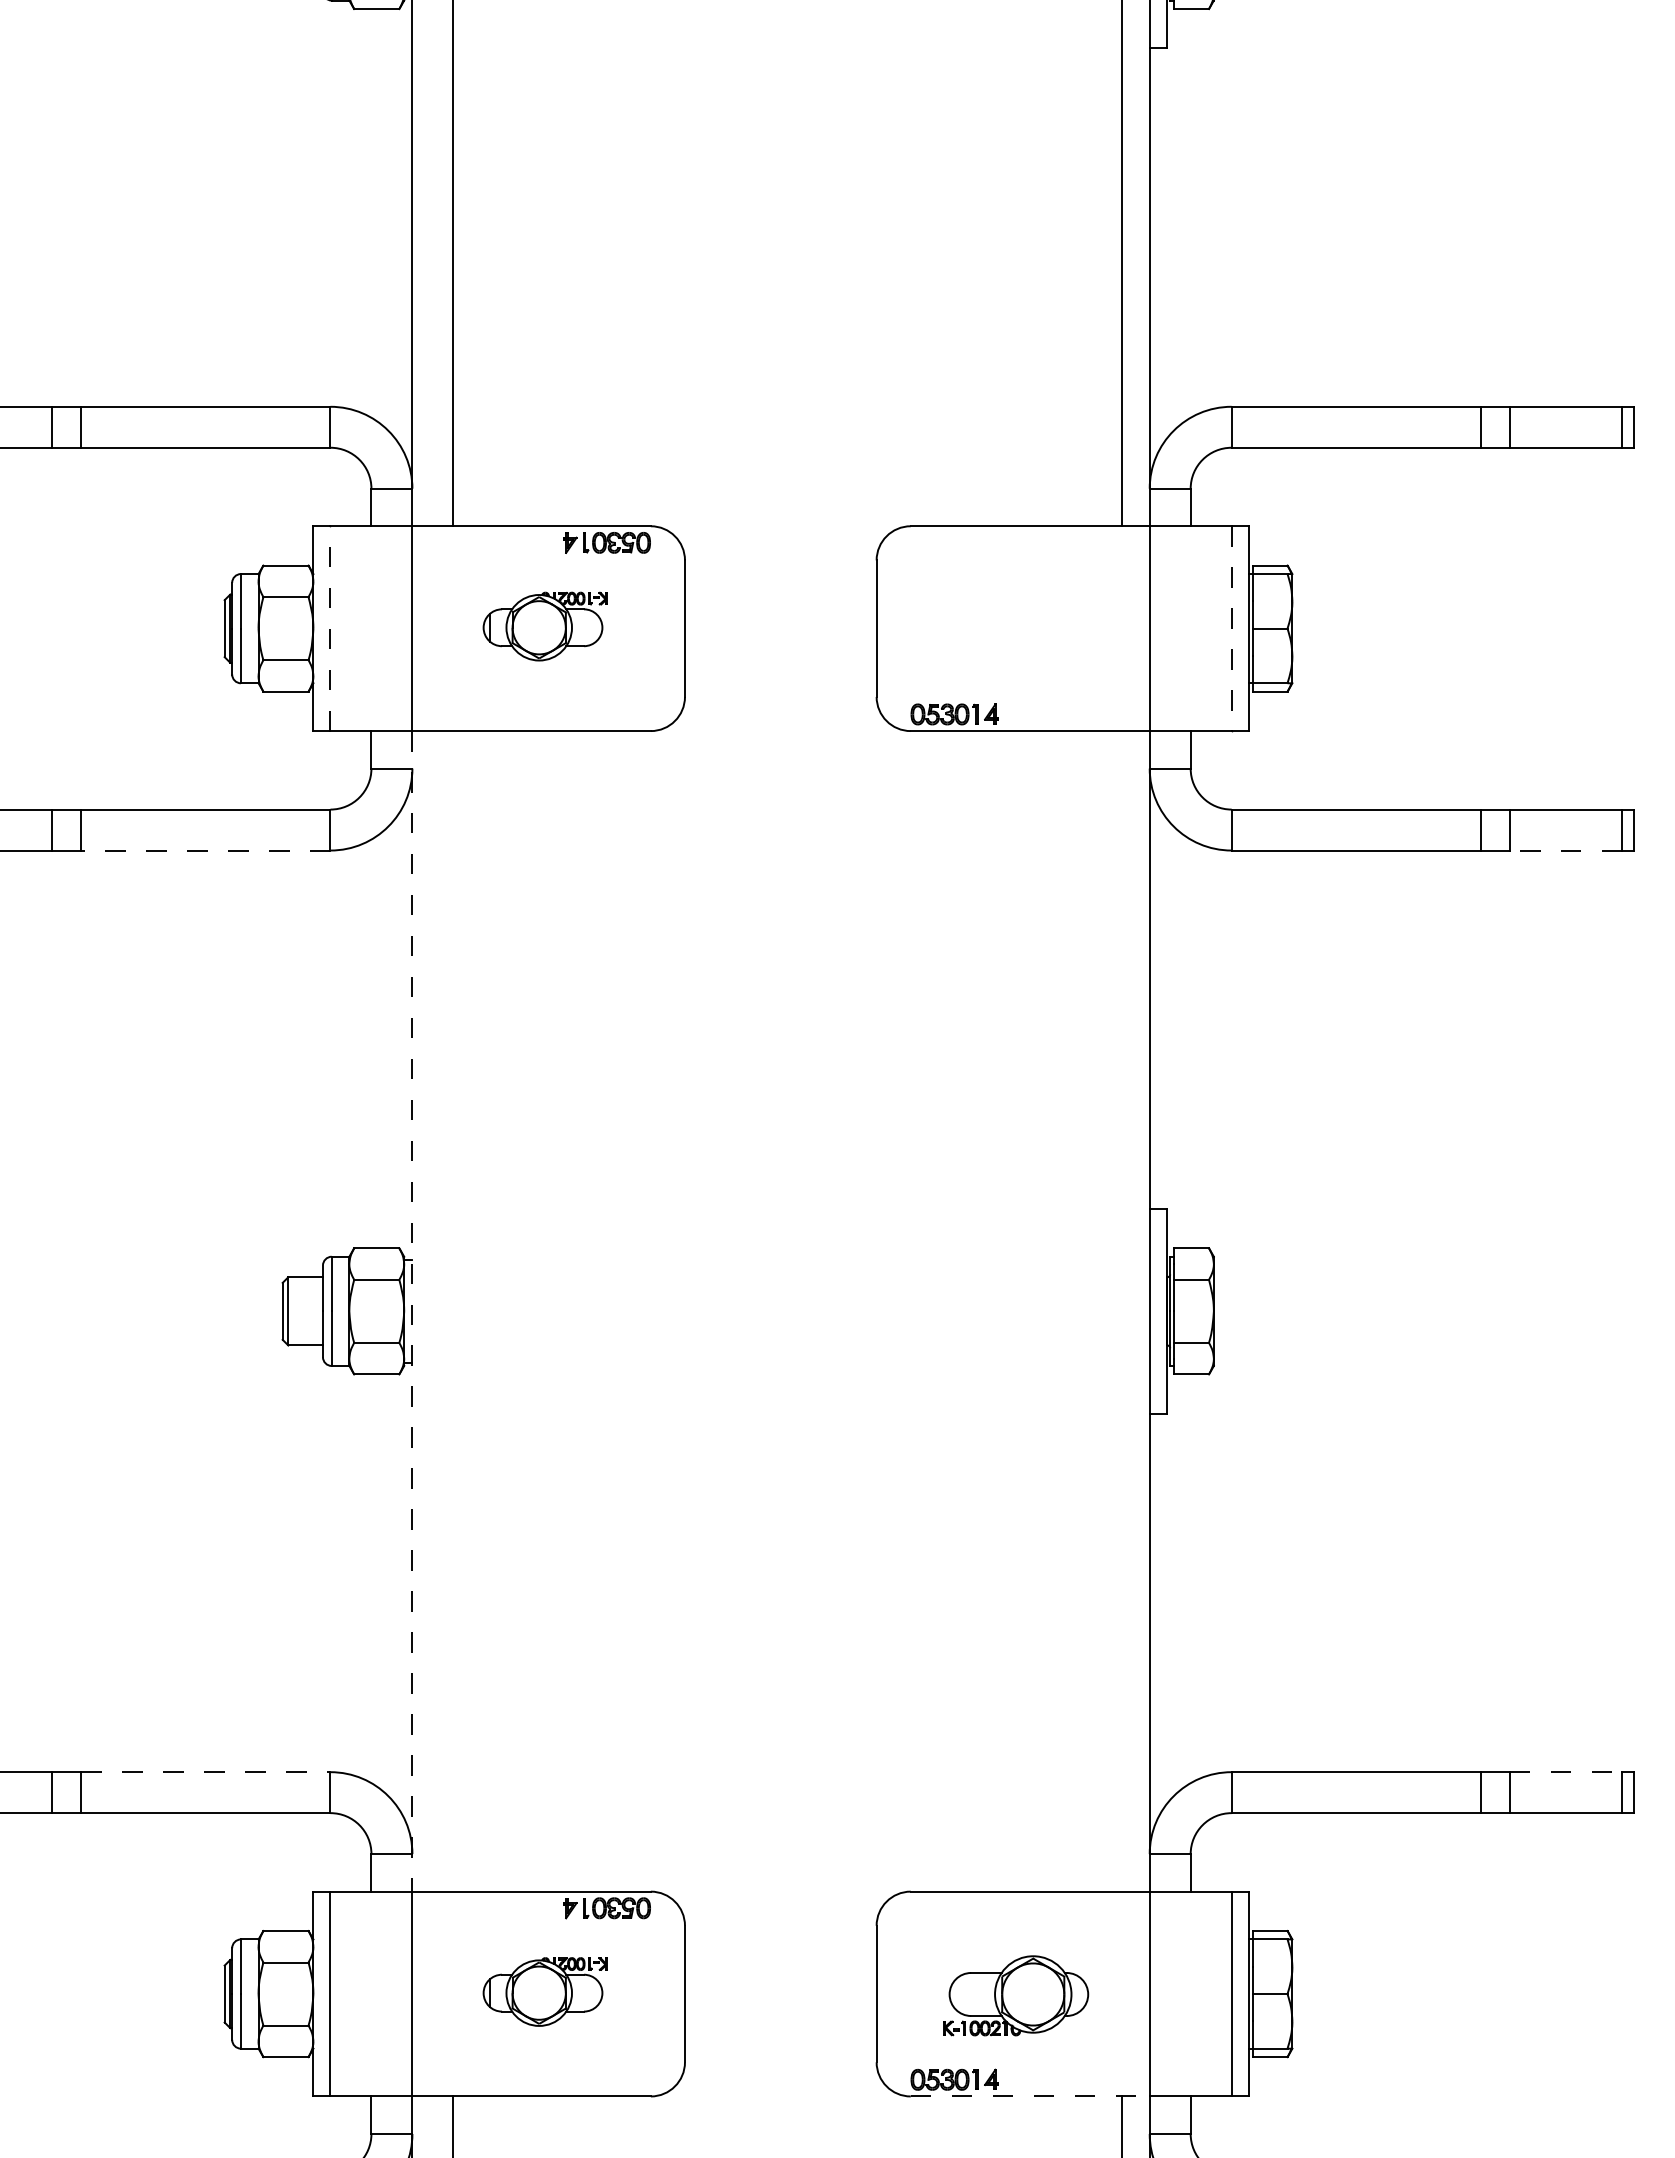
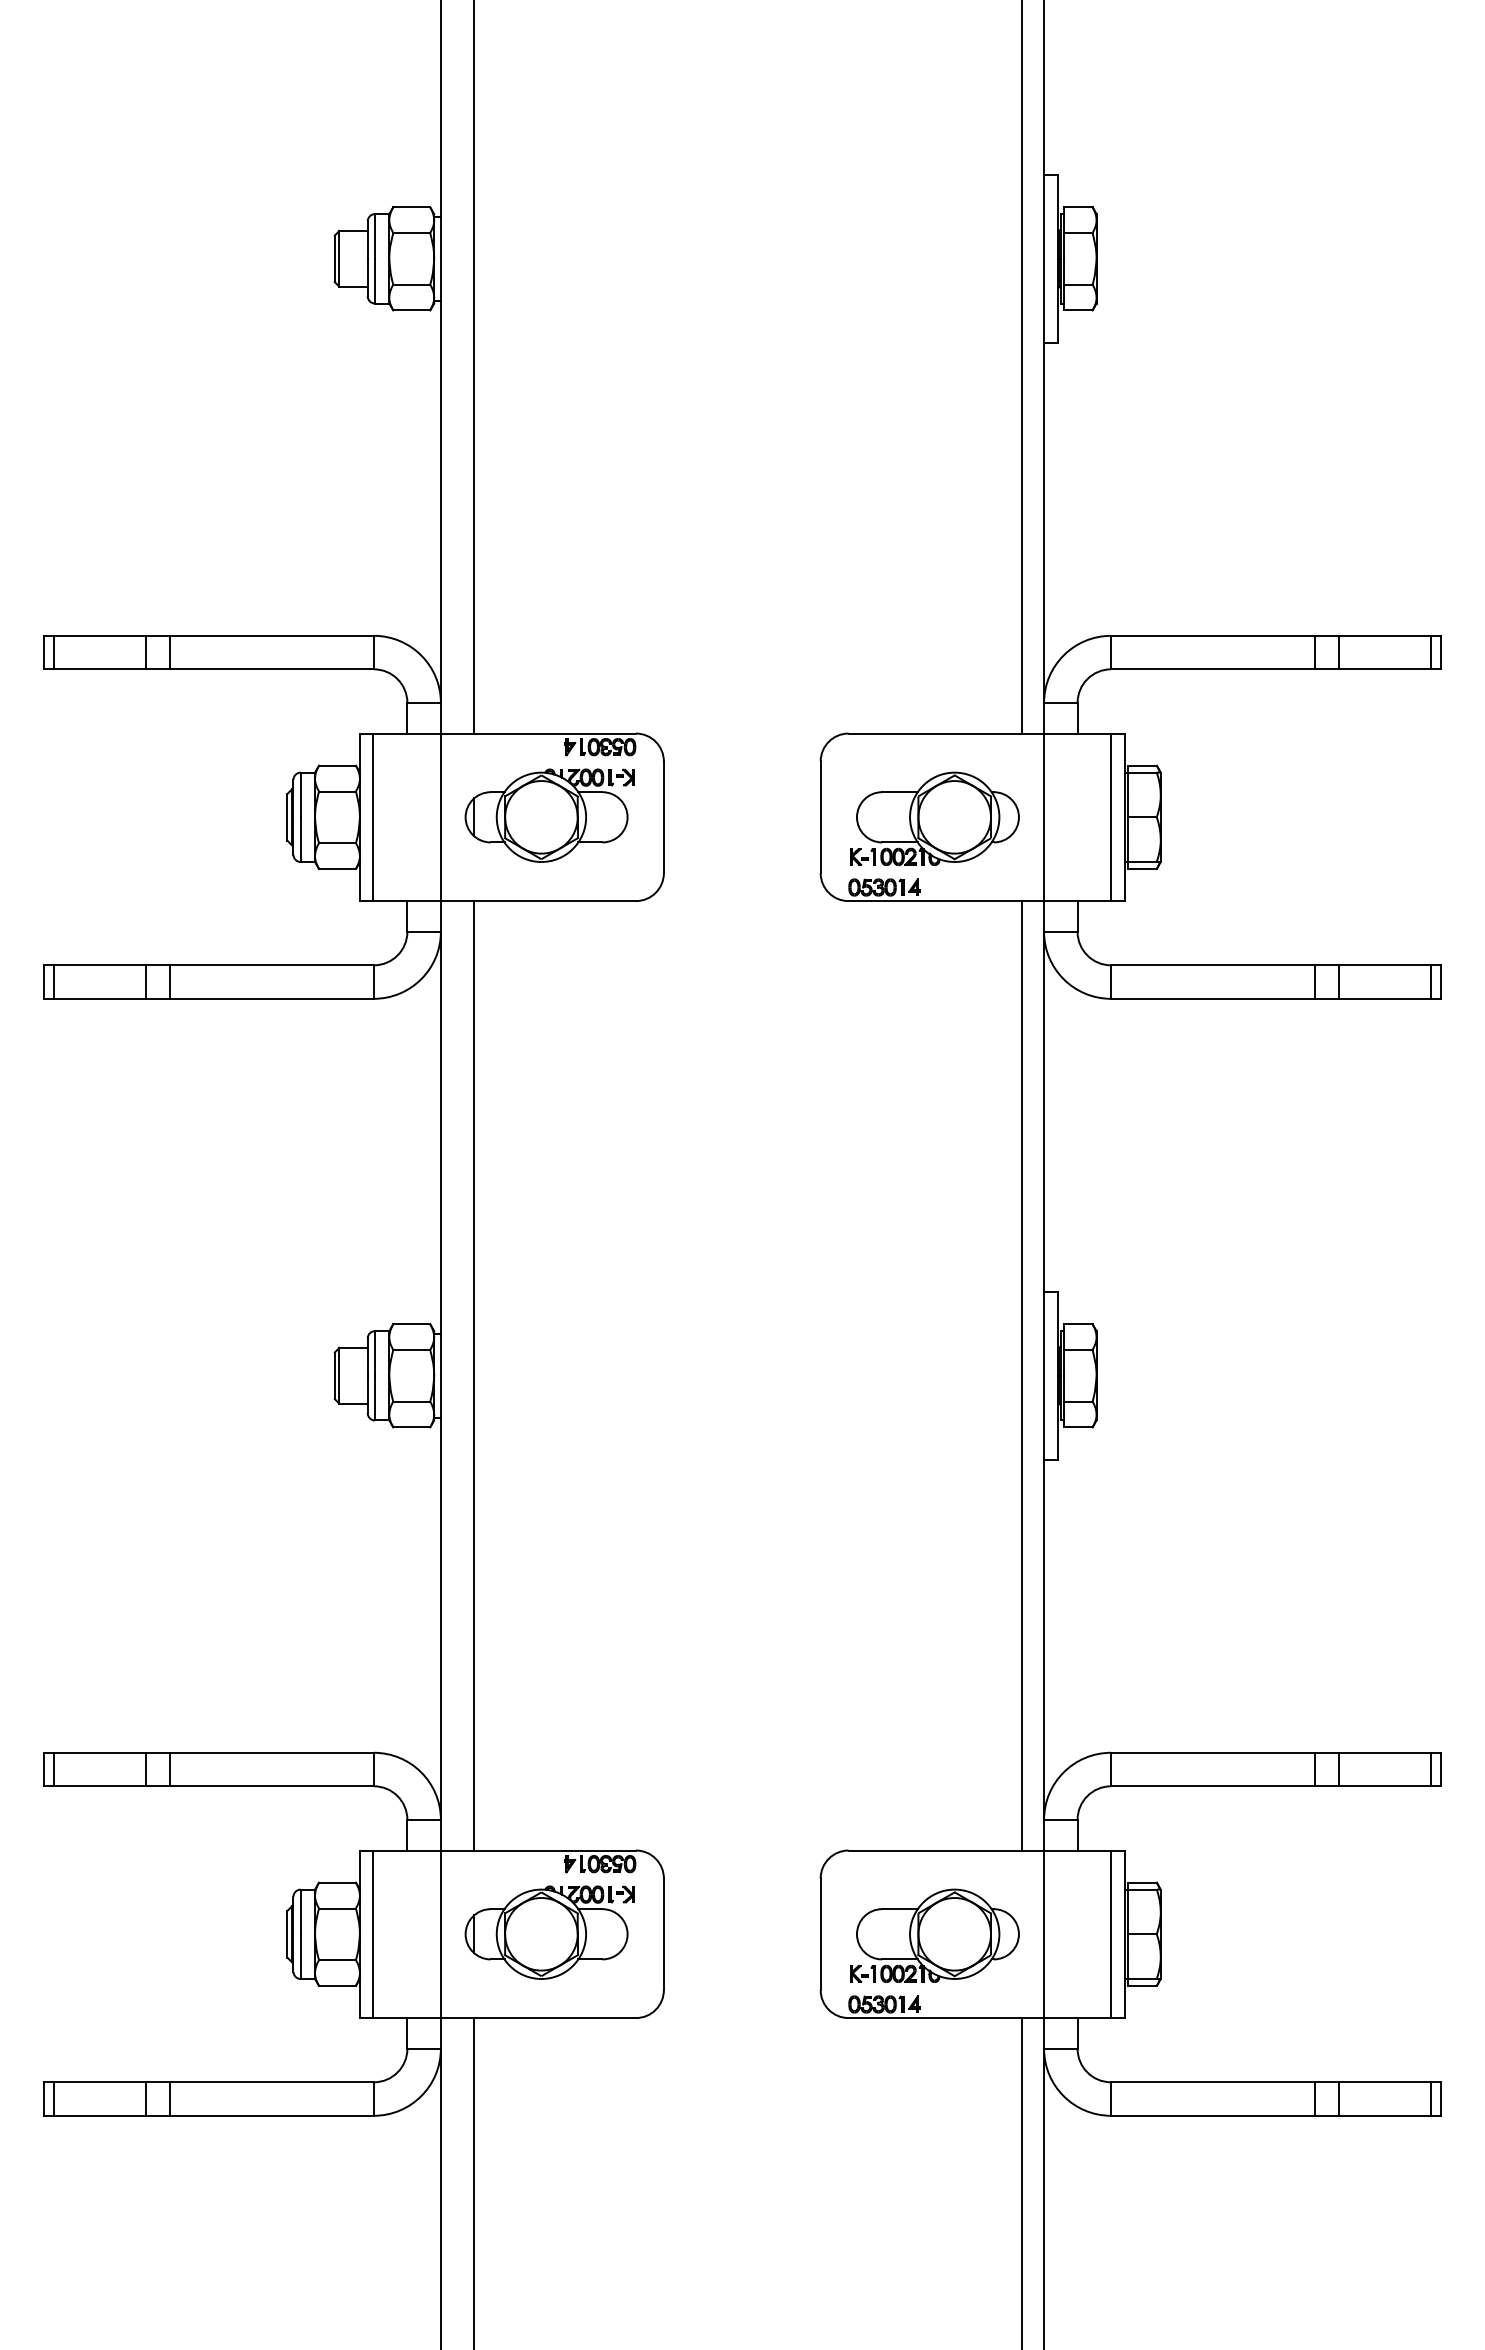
part: (545, 626) -> (549, 815), size x1.67
line: (330, 628) -> (373, 817), dashed -> solid
line: (1232, 628) -> (1111, 817), dashed -> solid
part: (1015, 630) -> (934, 818), added
line: (205, 850) -> (271, 998), dashed -> solid
line: (1565, 850) -> (1384, 998), dashed -> solid
line: (411, 1310) -> (440, 1375), dashed -> solid
line: (453, 1310) -> (474, 1375), added
line: (1122, 1310) -> (1021, 1375), added
line: (205, 1771) -> (271, 1752), dashed -> solid
line: (1567, 1771) -> (1385, 1752), dashed -> solid
part: (545, 1991) -> (549, 1932), size x1.67
part: (1015, 1995) -> (934, 1935), size x1.43
line: (1030, 2096) -> (946, 2018), dashed -> solid

